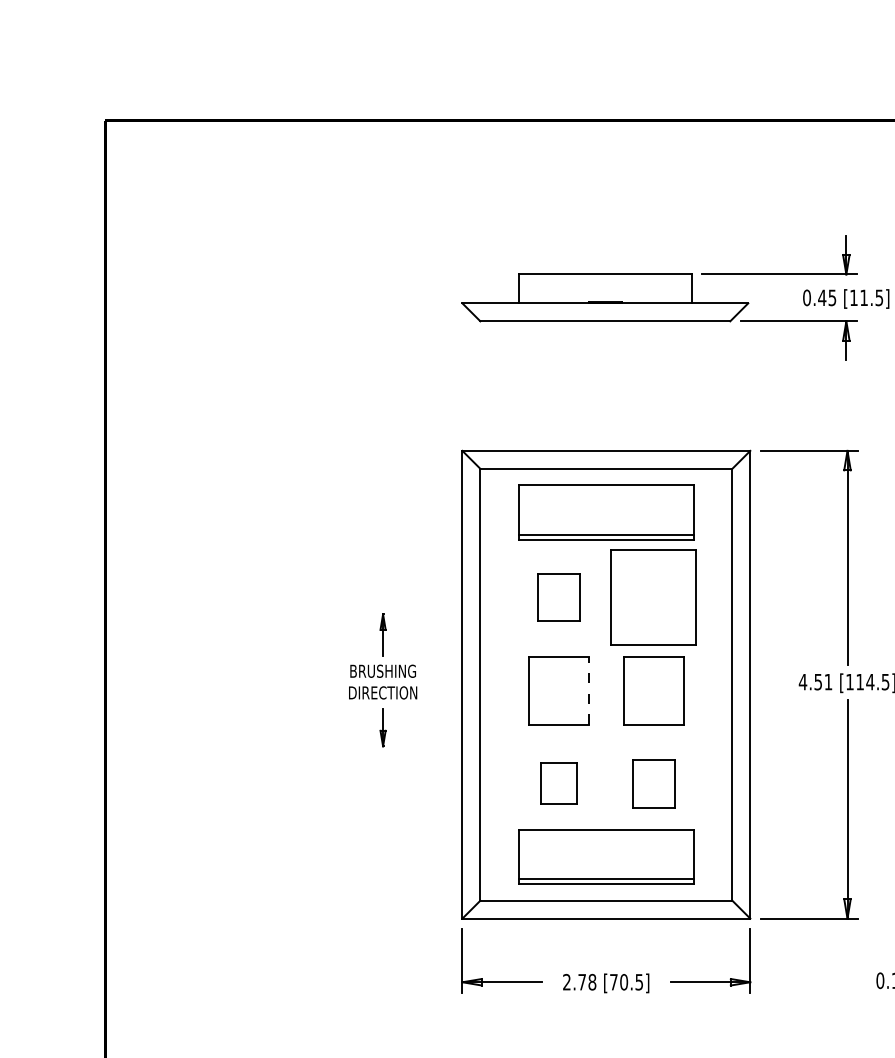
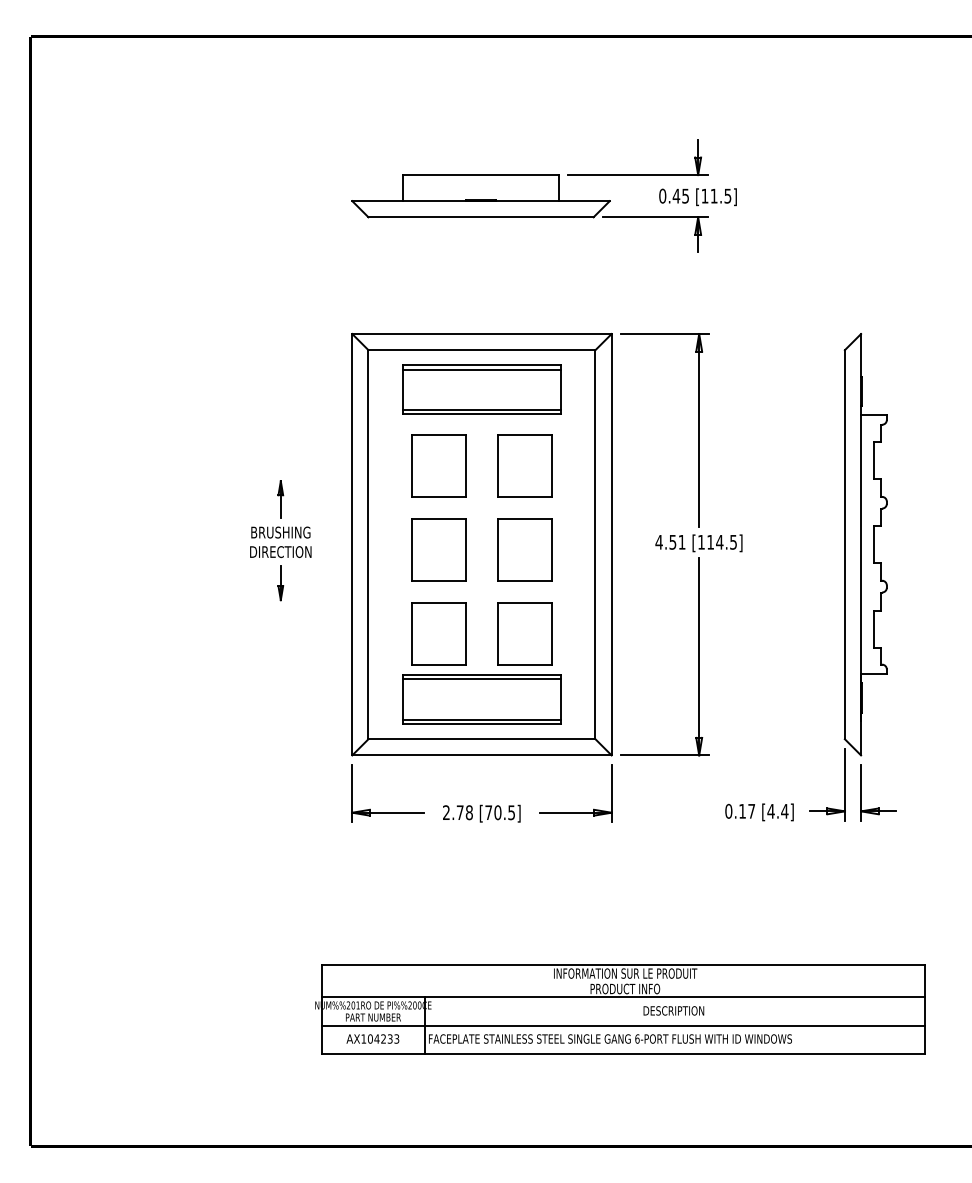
line: (605, 490) -> (481, 369), added
part: (558, 596) -> (438, 465), size x1.43
part: (653, 596) -> (524, 465), size x0.71
line: (589, 691) -> (466, 550), dashed -> solid
part: (558, 783) -> (438, 633), size x1.67
part: (653, 783) -> (524, 633), size x1.43
line: (605, 834) -> (481, 679), added

